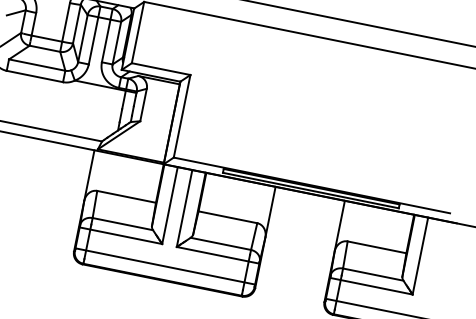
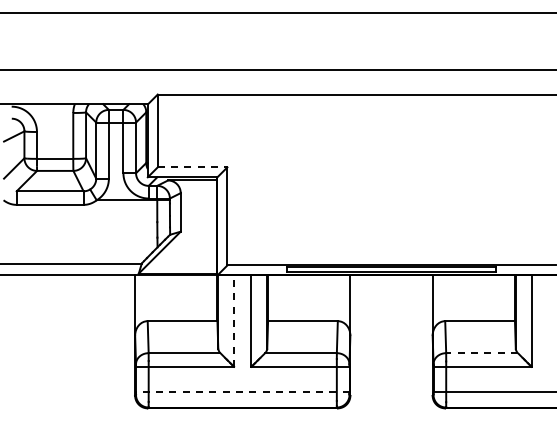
line: (161, 69) -> (192, 167), solid -> dashed
line: (170, 205) -> (234, 321), solid -> dashed
line: (165, 266) -> (242, 391), solid -> dashed
line: (373, 274) -> (482, 353), solid -> dashed

